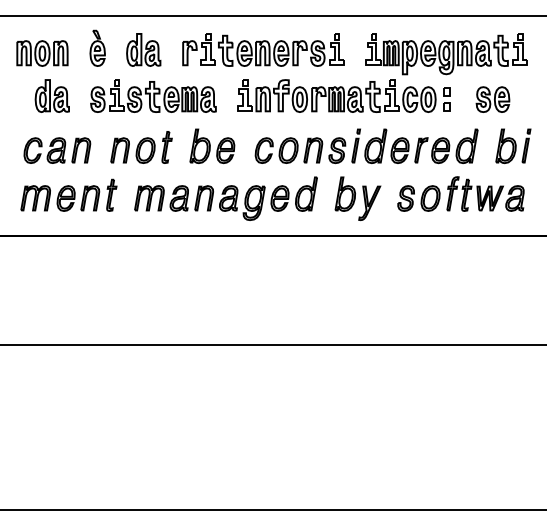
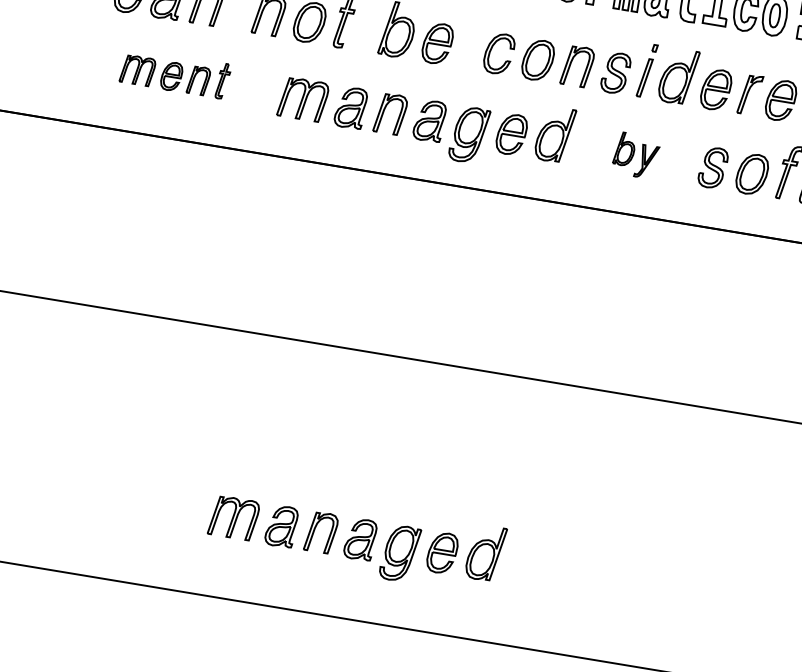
part: (68, 194) -> (174, 72), size x0.7
part: (357, 198) -> (635, 154), size x0.6
part: (225, 460) -> (355, 538), added

